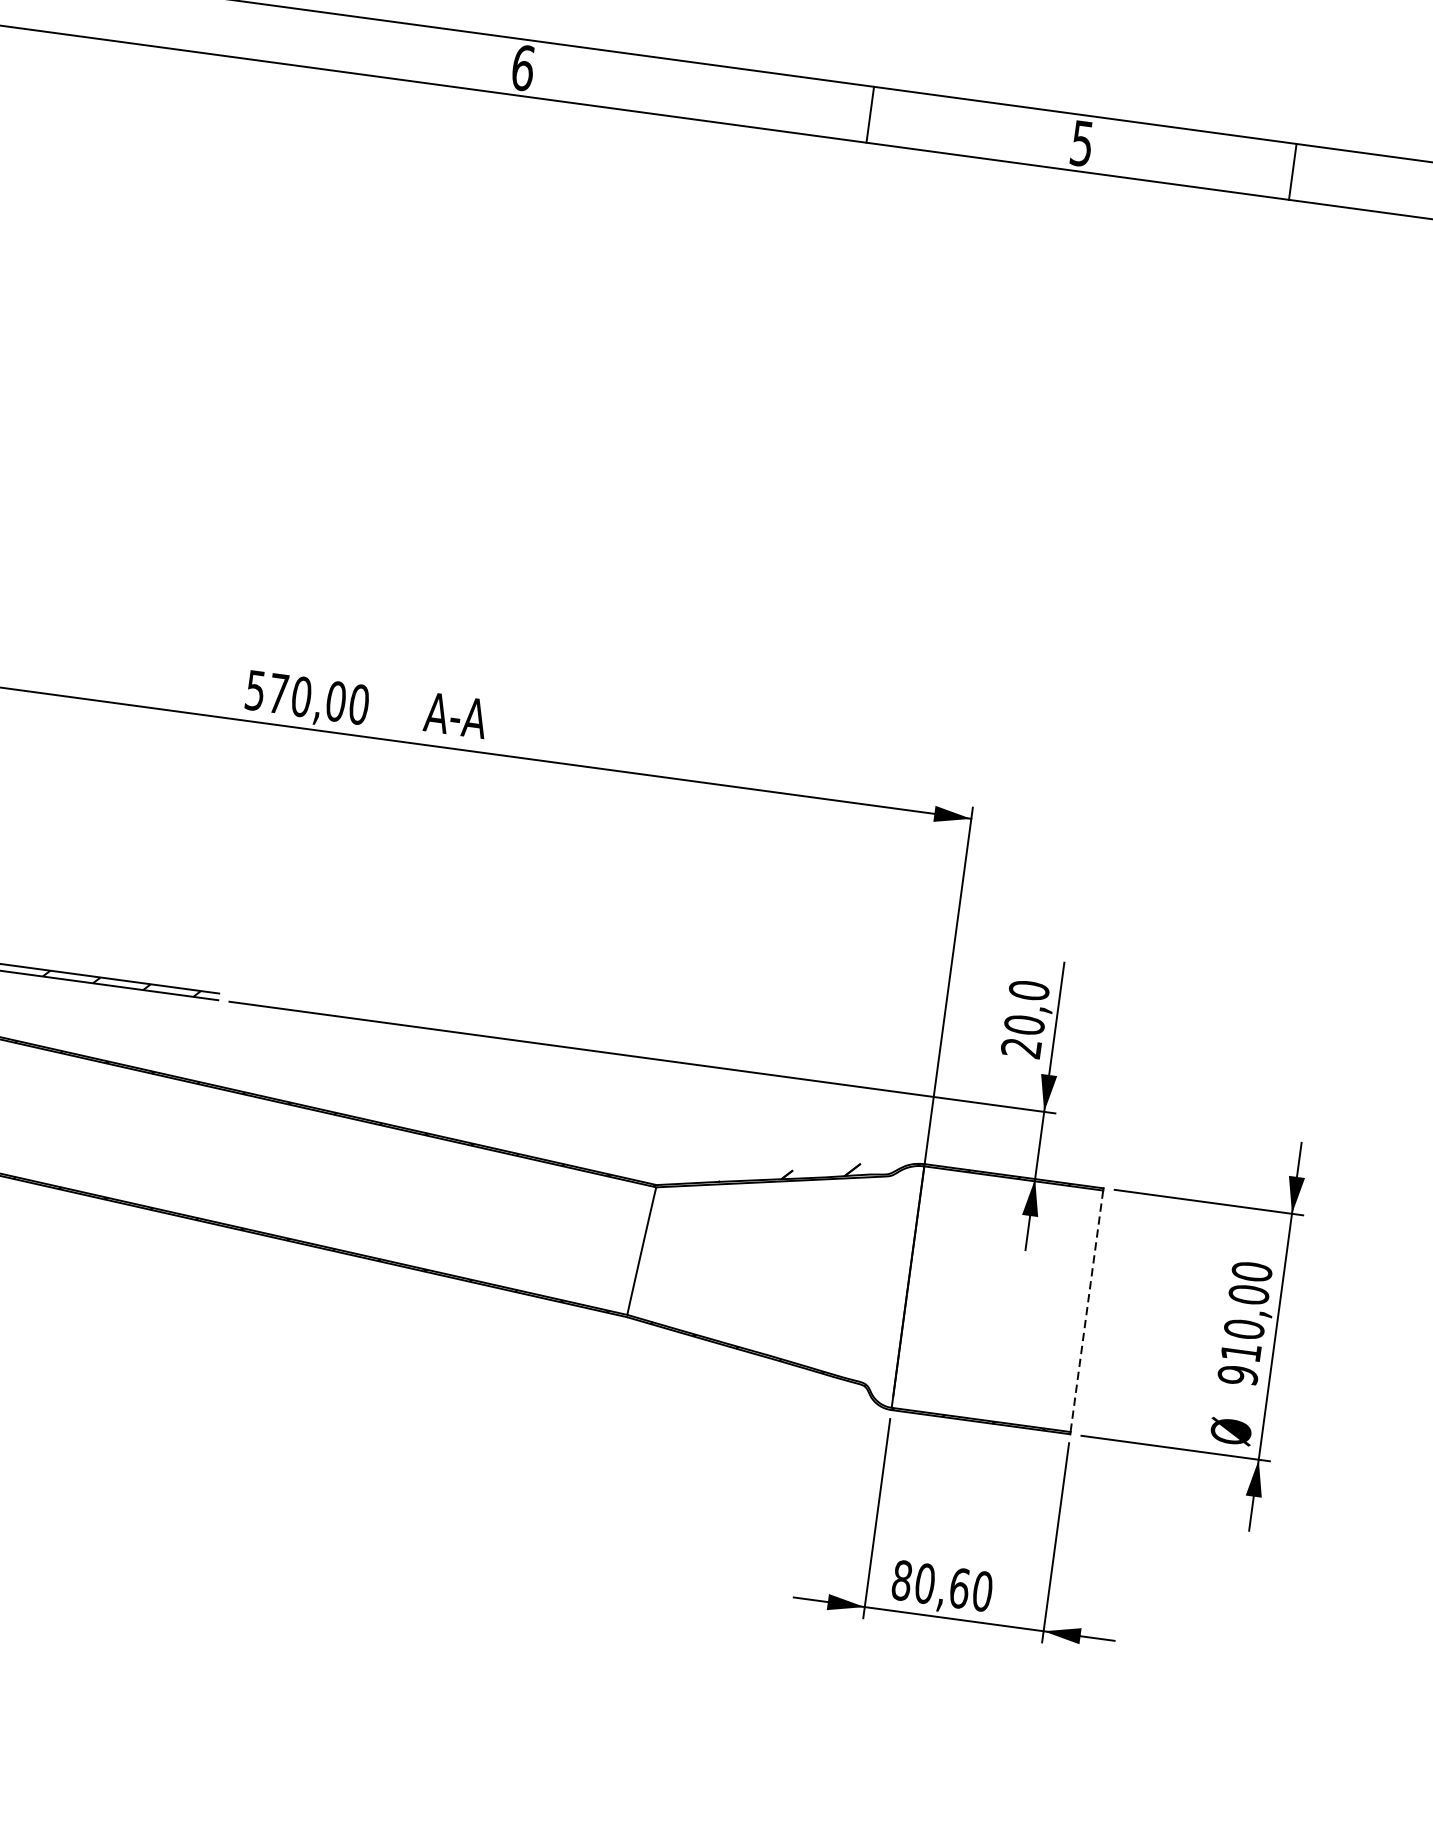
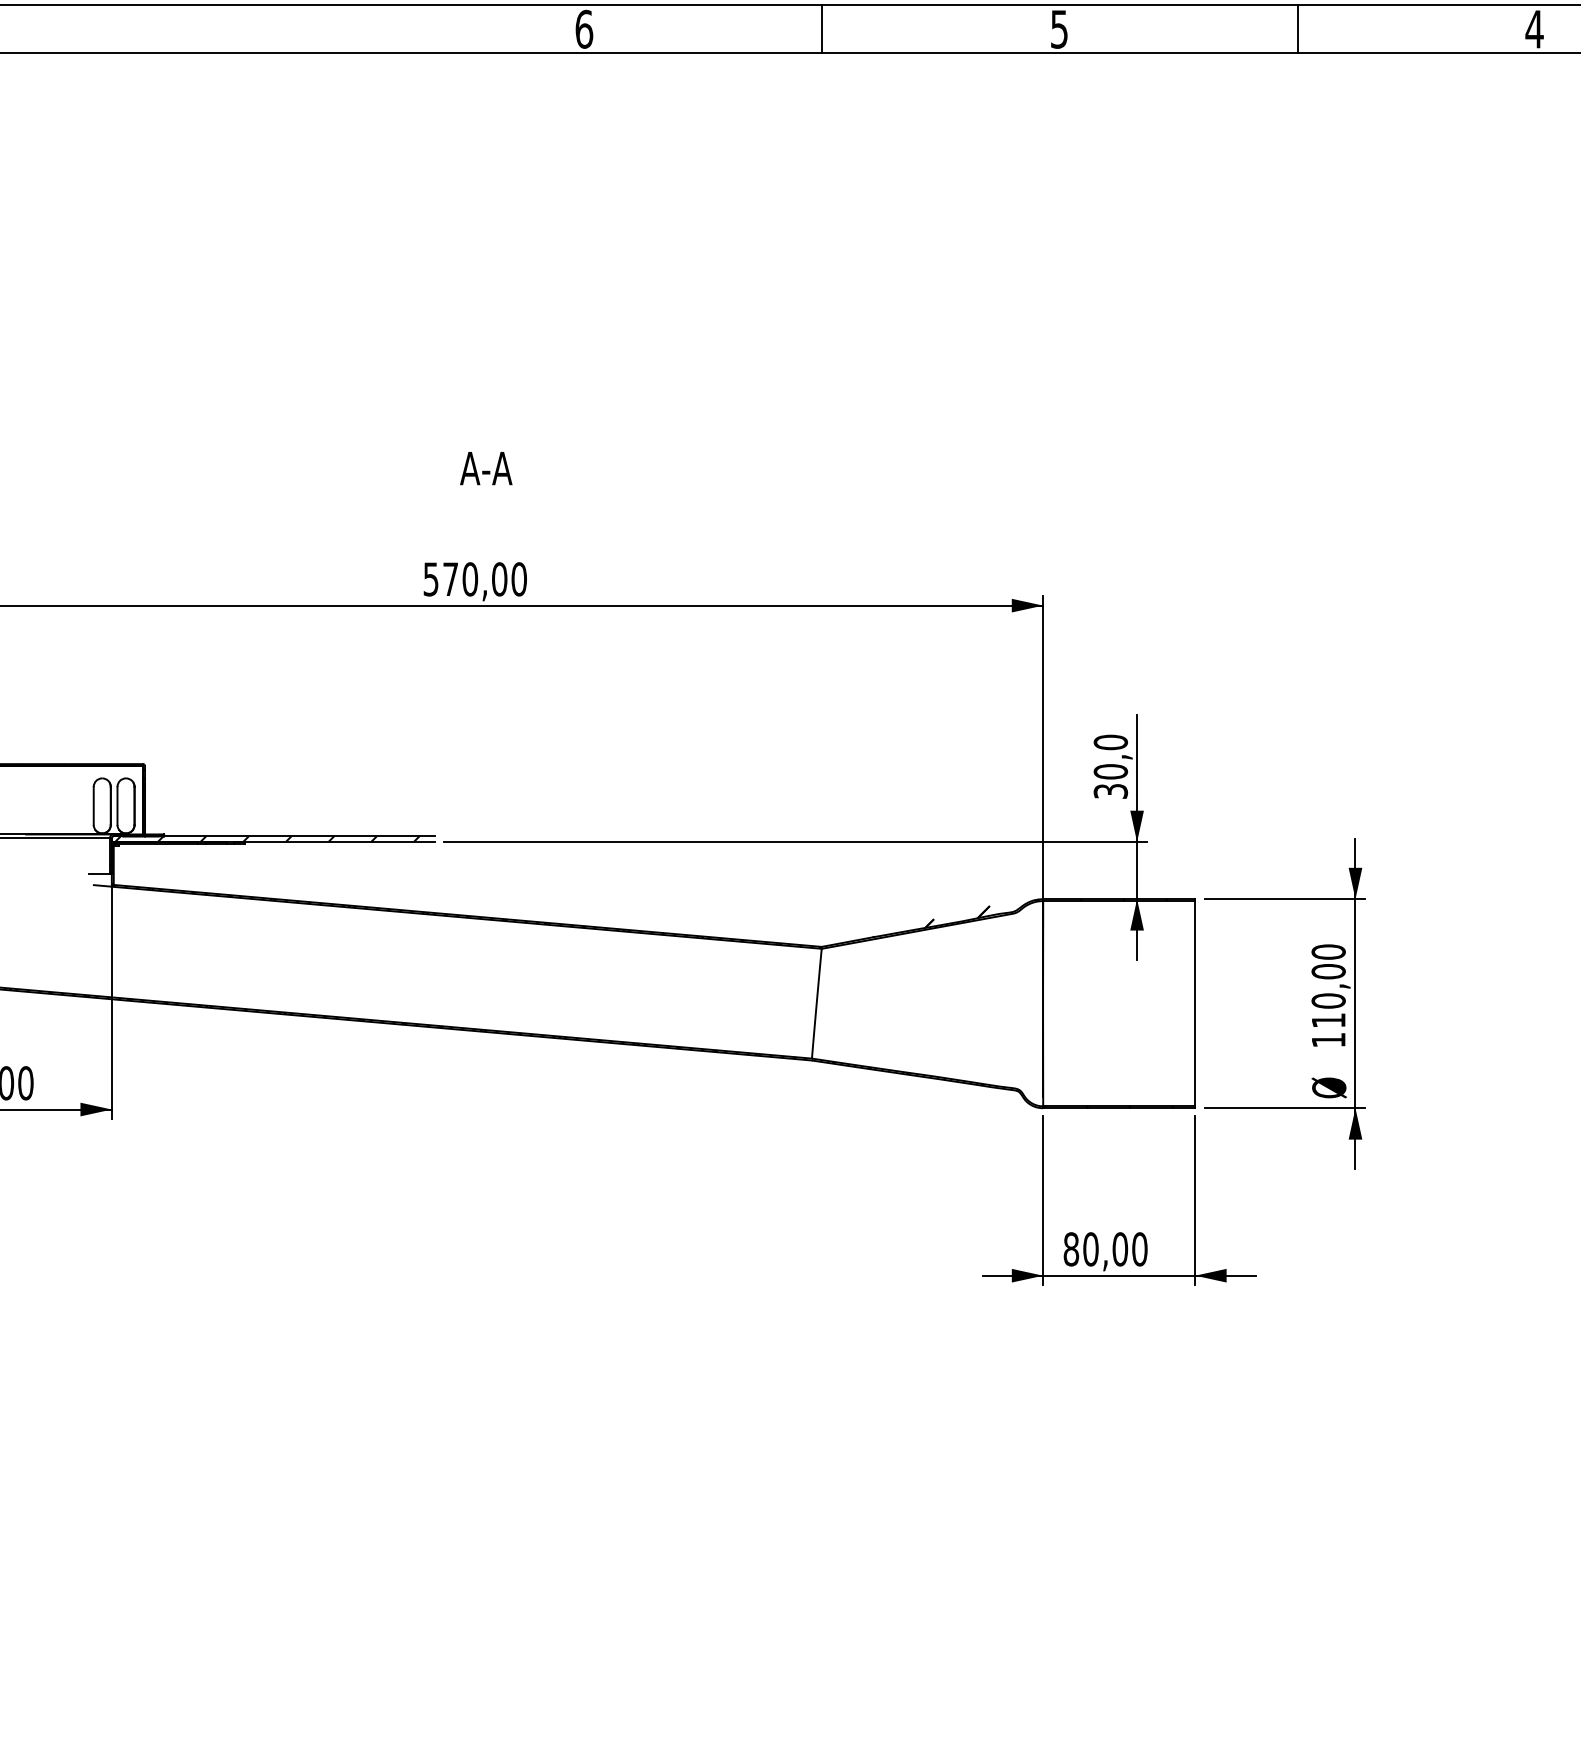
line: (870, 115) -> (822, 29), moved
line: (1292, 172) -> (1297, 29), moved
text: (456, 715) -> (486, 468), moved
text: (1022, 1048) -> (1111, 791), 20,0 -> 30,0
line: (1087, 1311) -> (1195, 1003), dashed -> solid
text: (1237, 1374) -> (1328, 1039), 910,00 -> 110,00
text: (959, 1588) -> (1120, 1249), 80,60 -> 80,00

